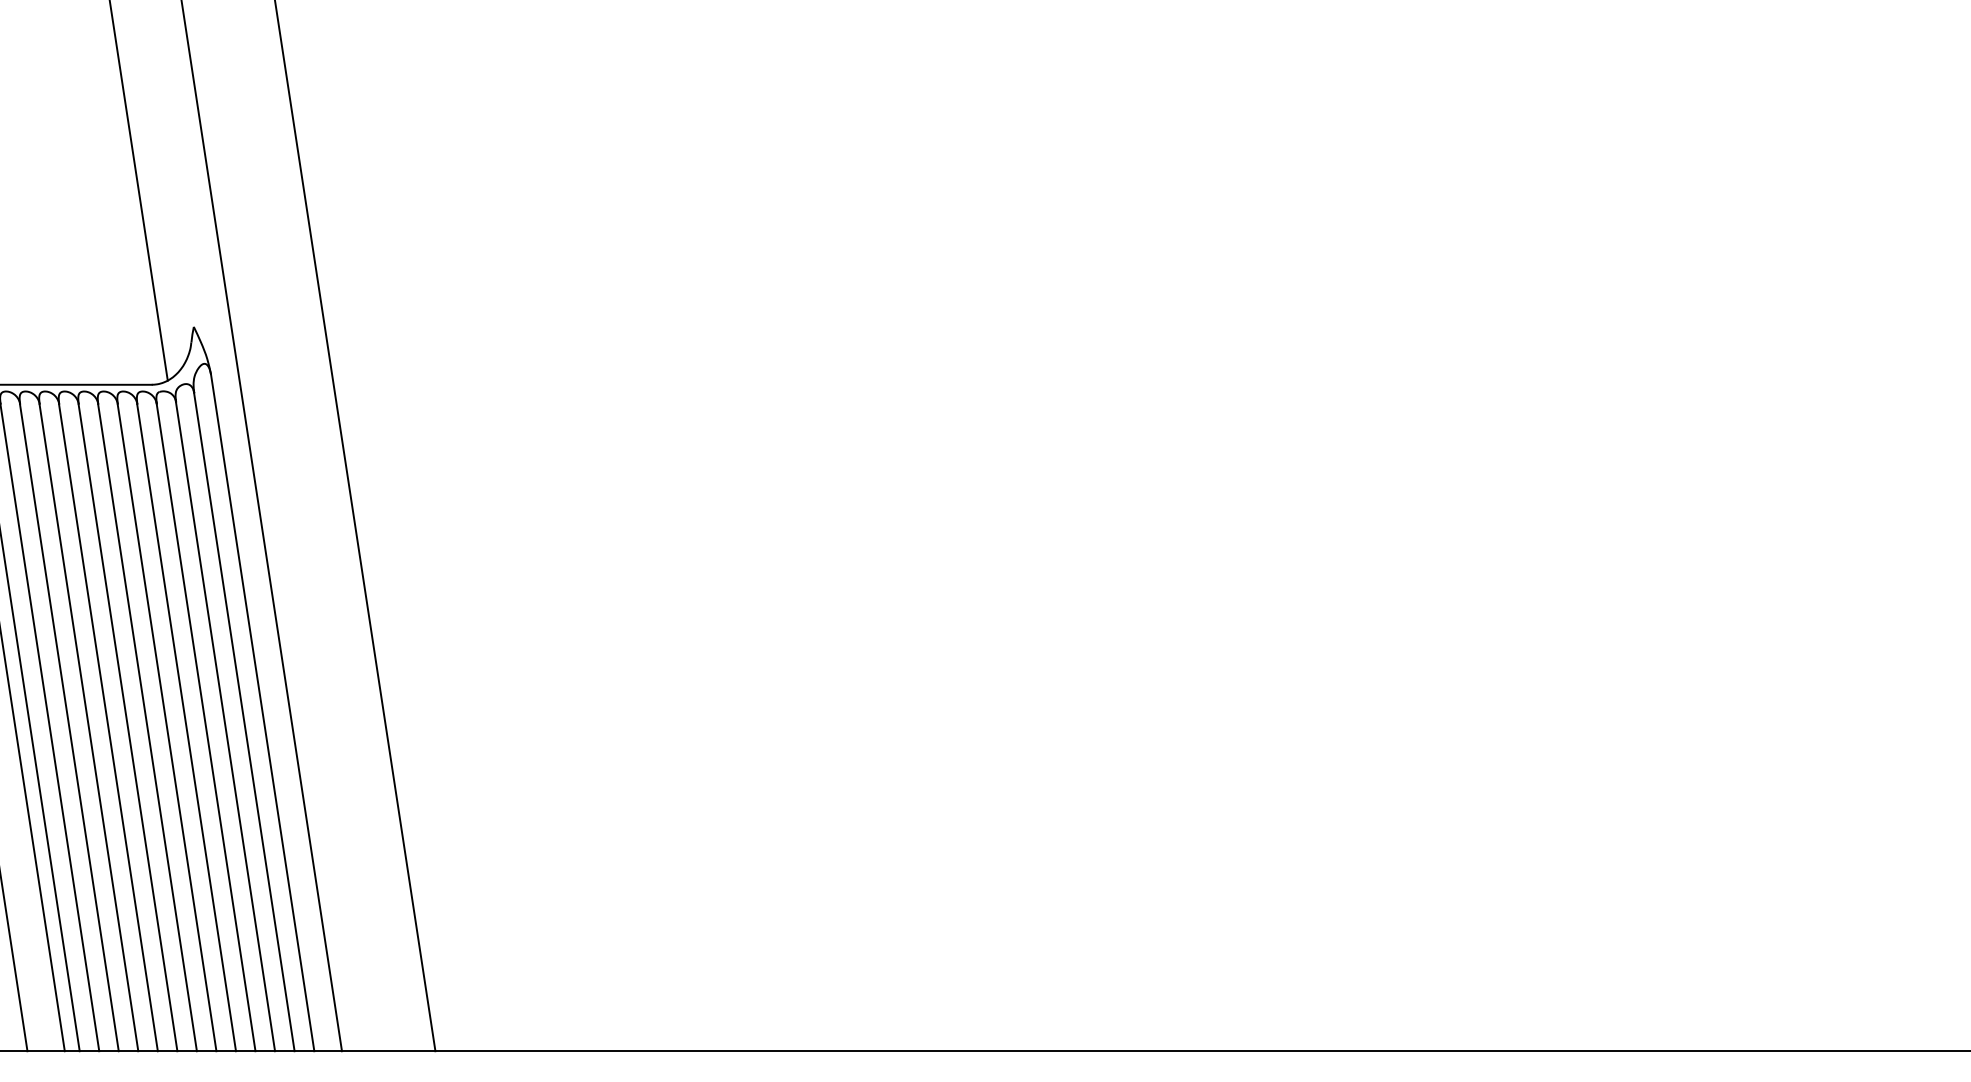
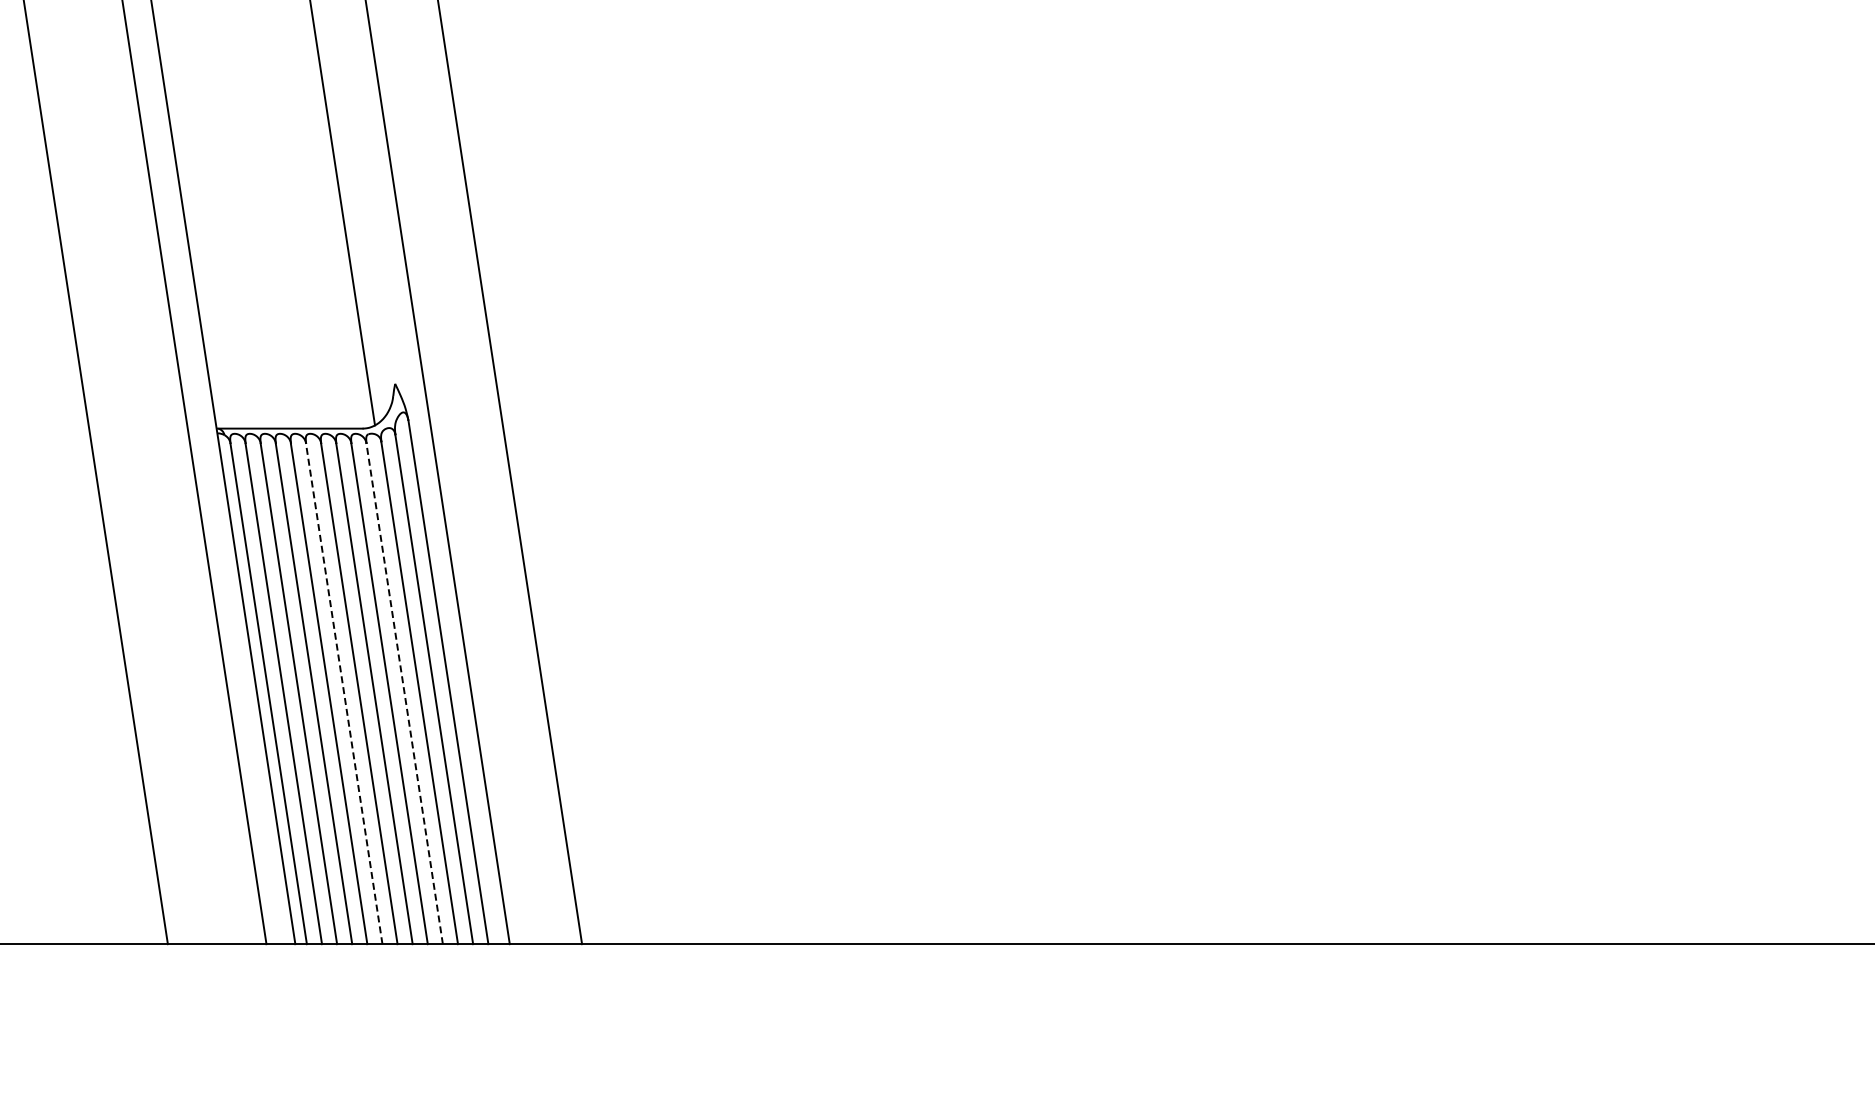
line: (128, 727) -> (344, 693), solid -> dashed
line: (205, 727) -> (404, 693), solid -> dashed

